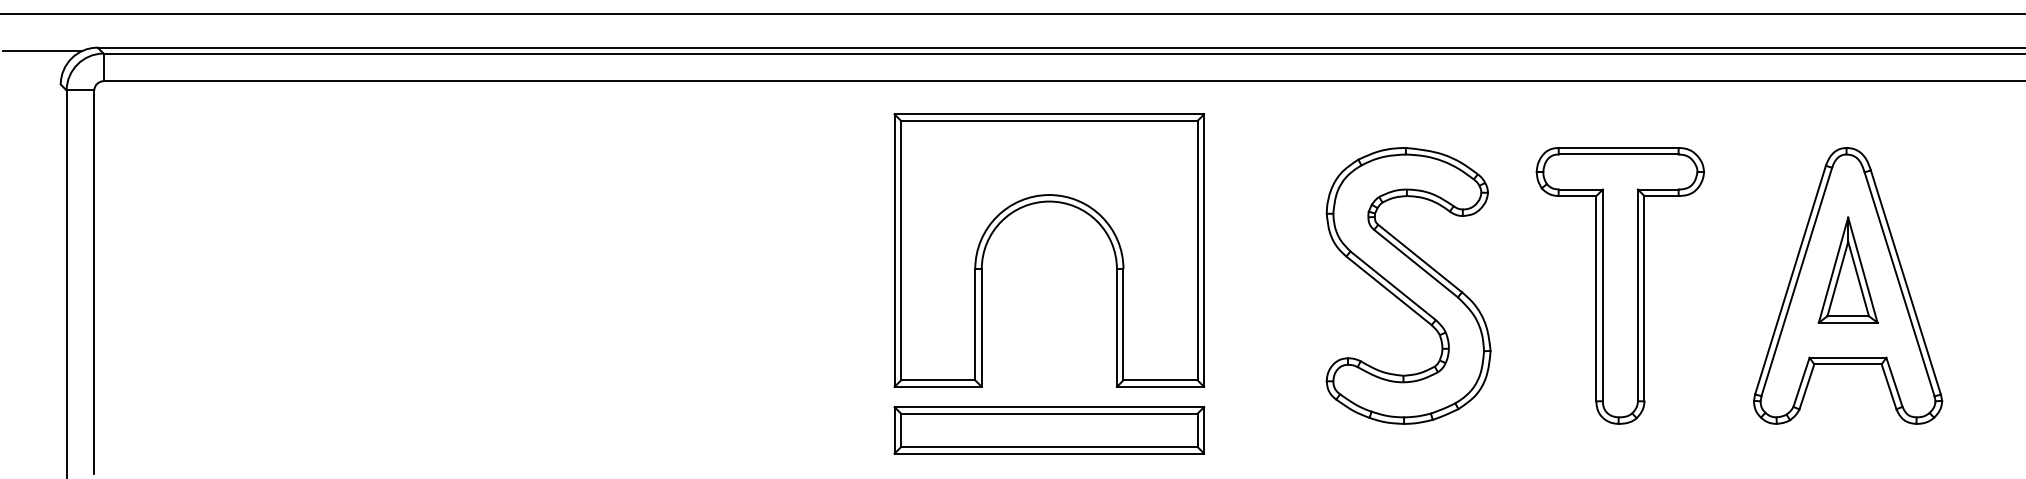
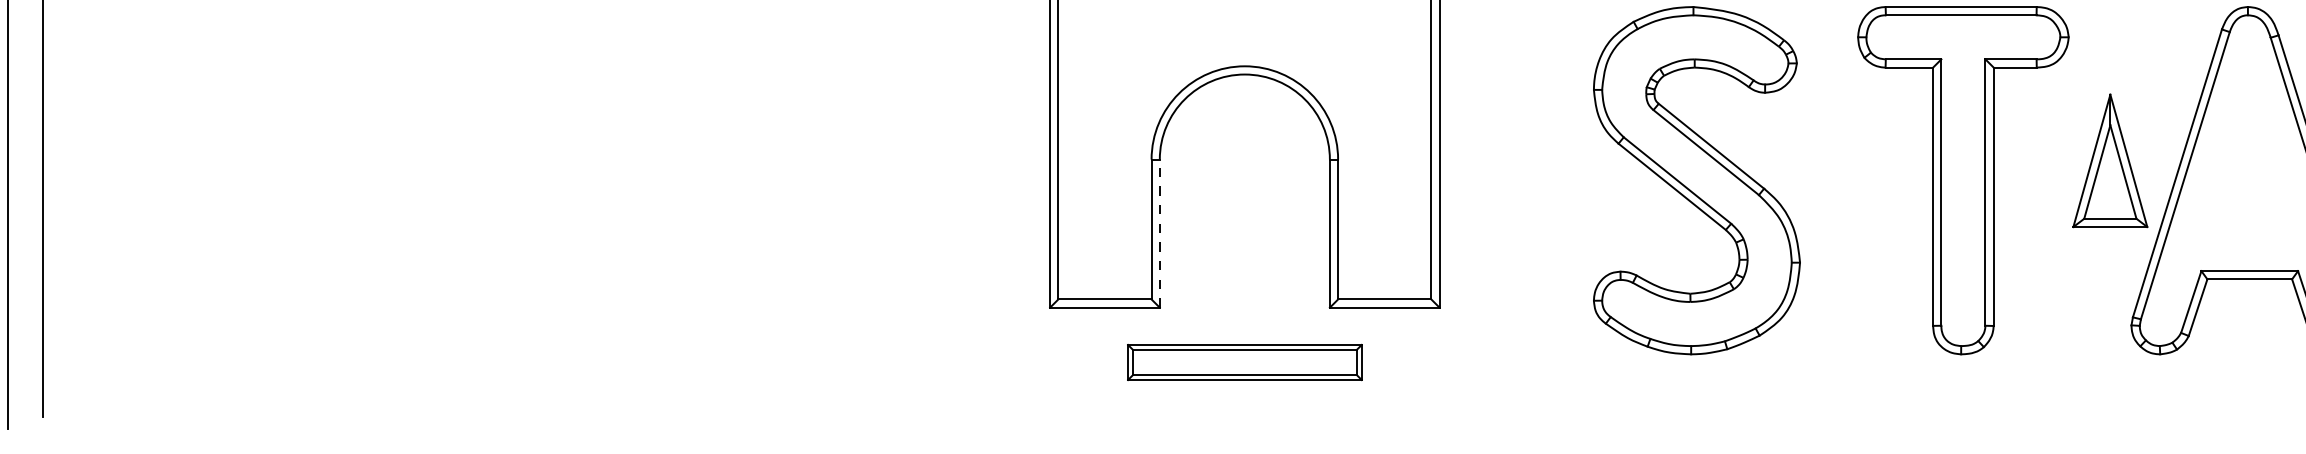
part: (1847, 269) -> (2109, 160), moved
line: (981, 328) -> (1159, 234), solid -> dashed
part: (1049, 430) -> (1245, 362), size x0.6

